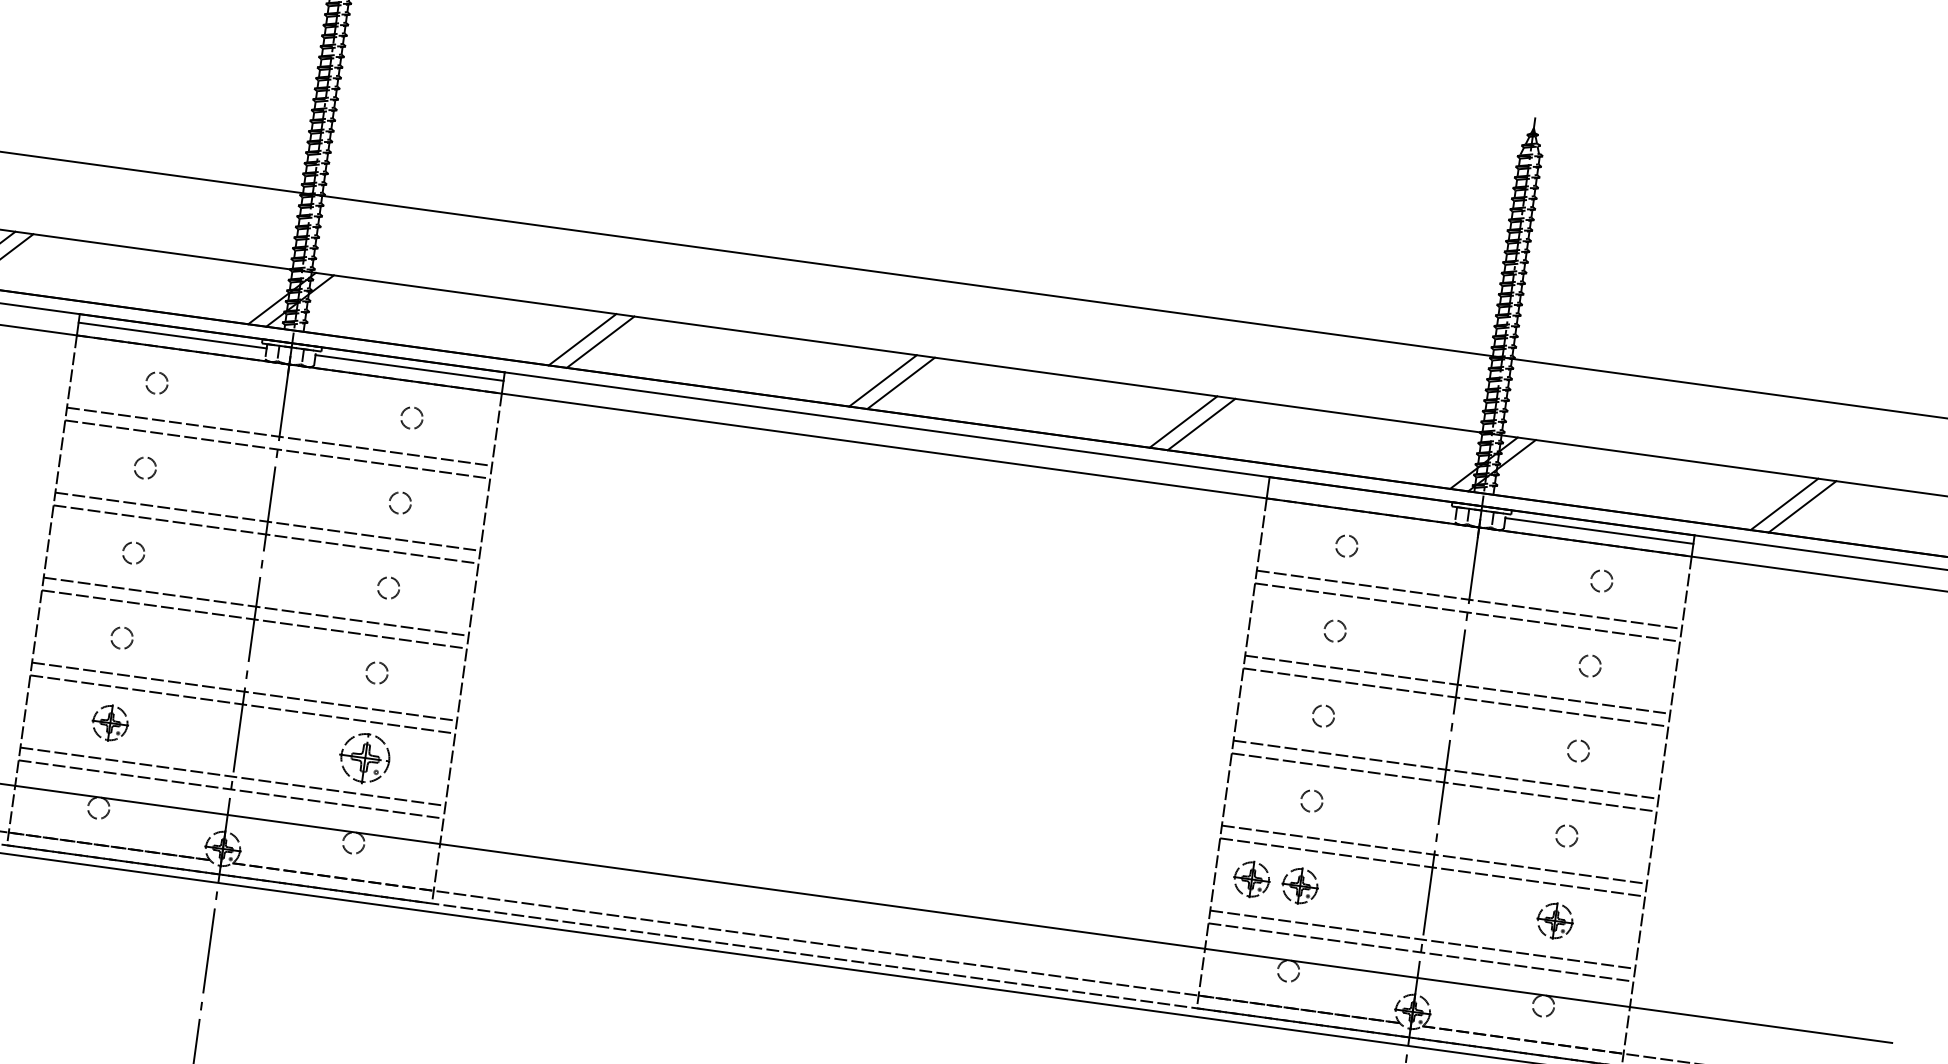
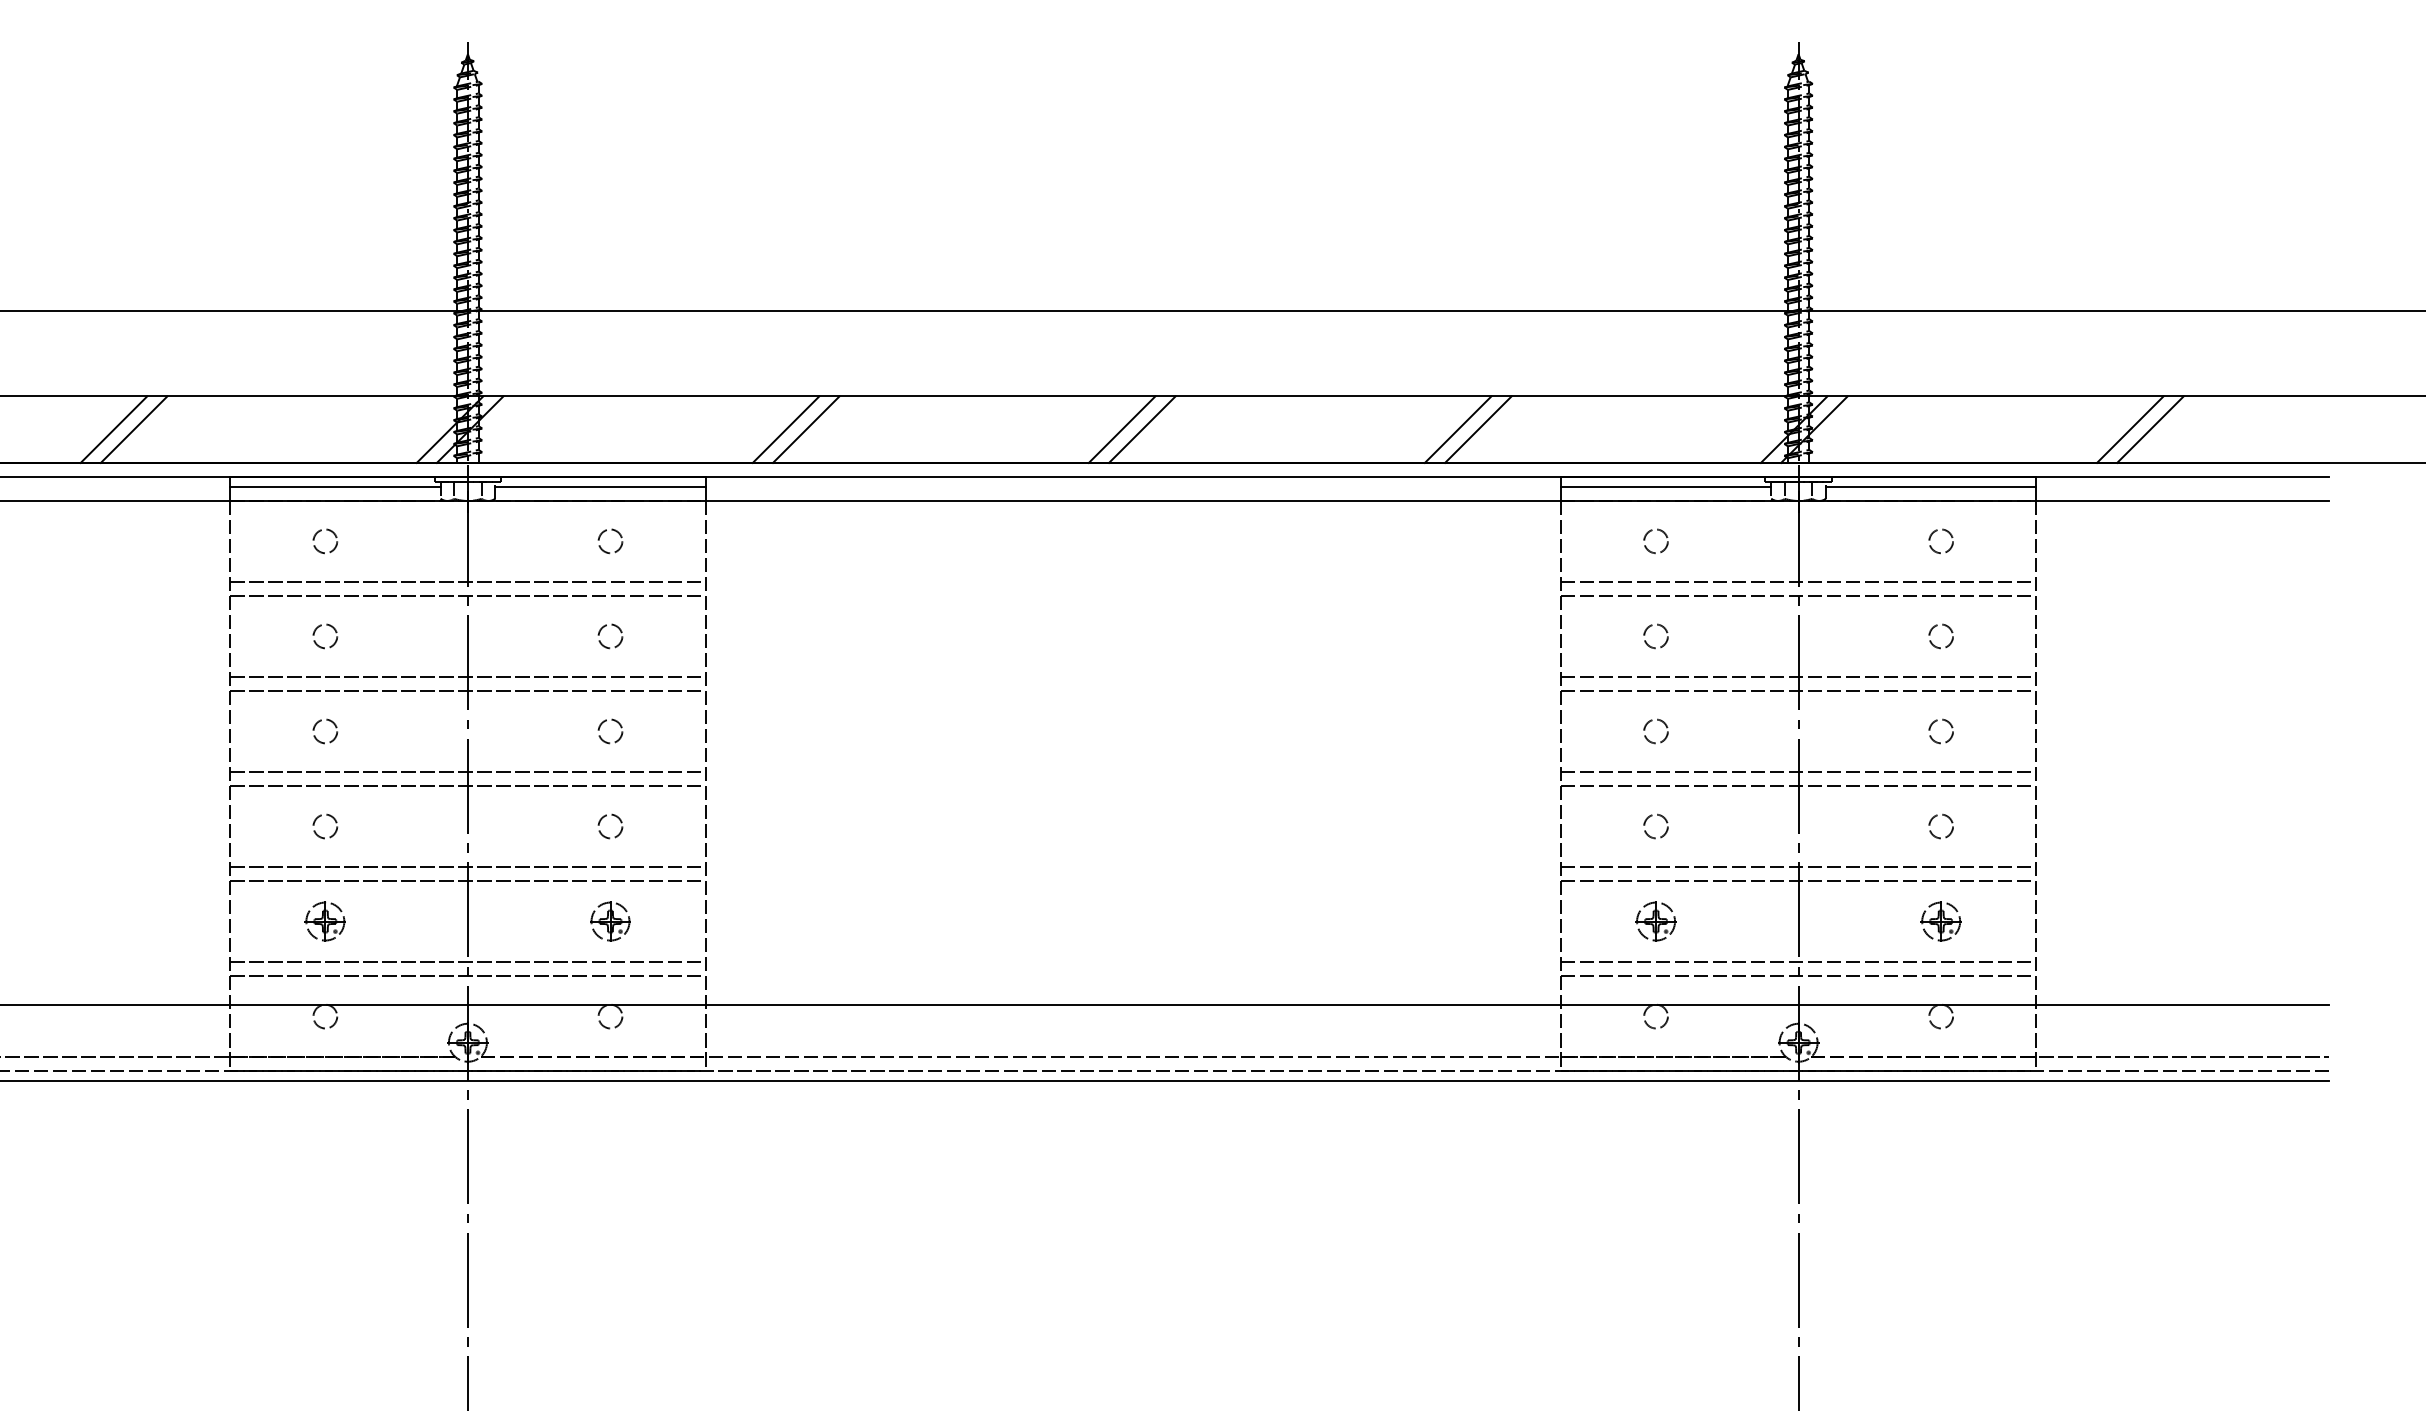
line: (1361, 498) -> (1665, 486), added
part: (365, 757) -> (610, 921), size x0.71
part: (1251, 879) -> (1601, 921), removed

